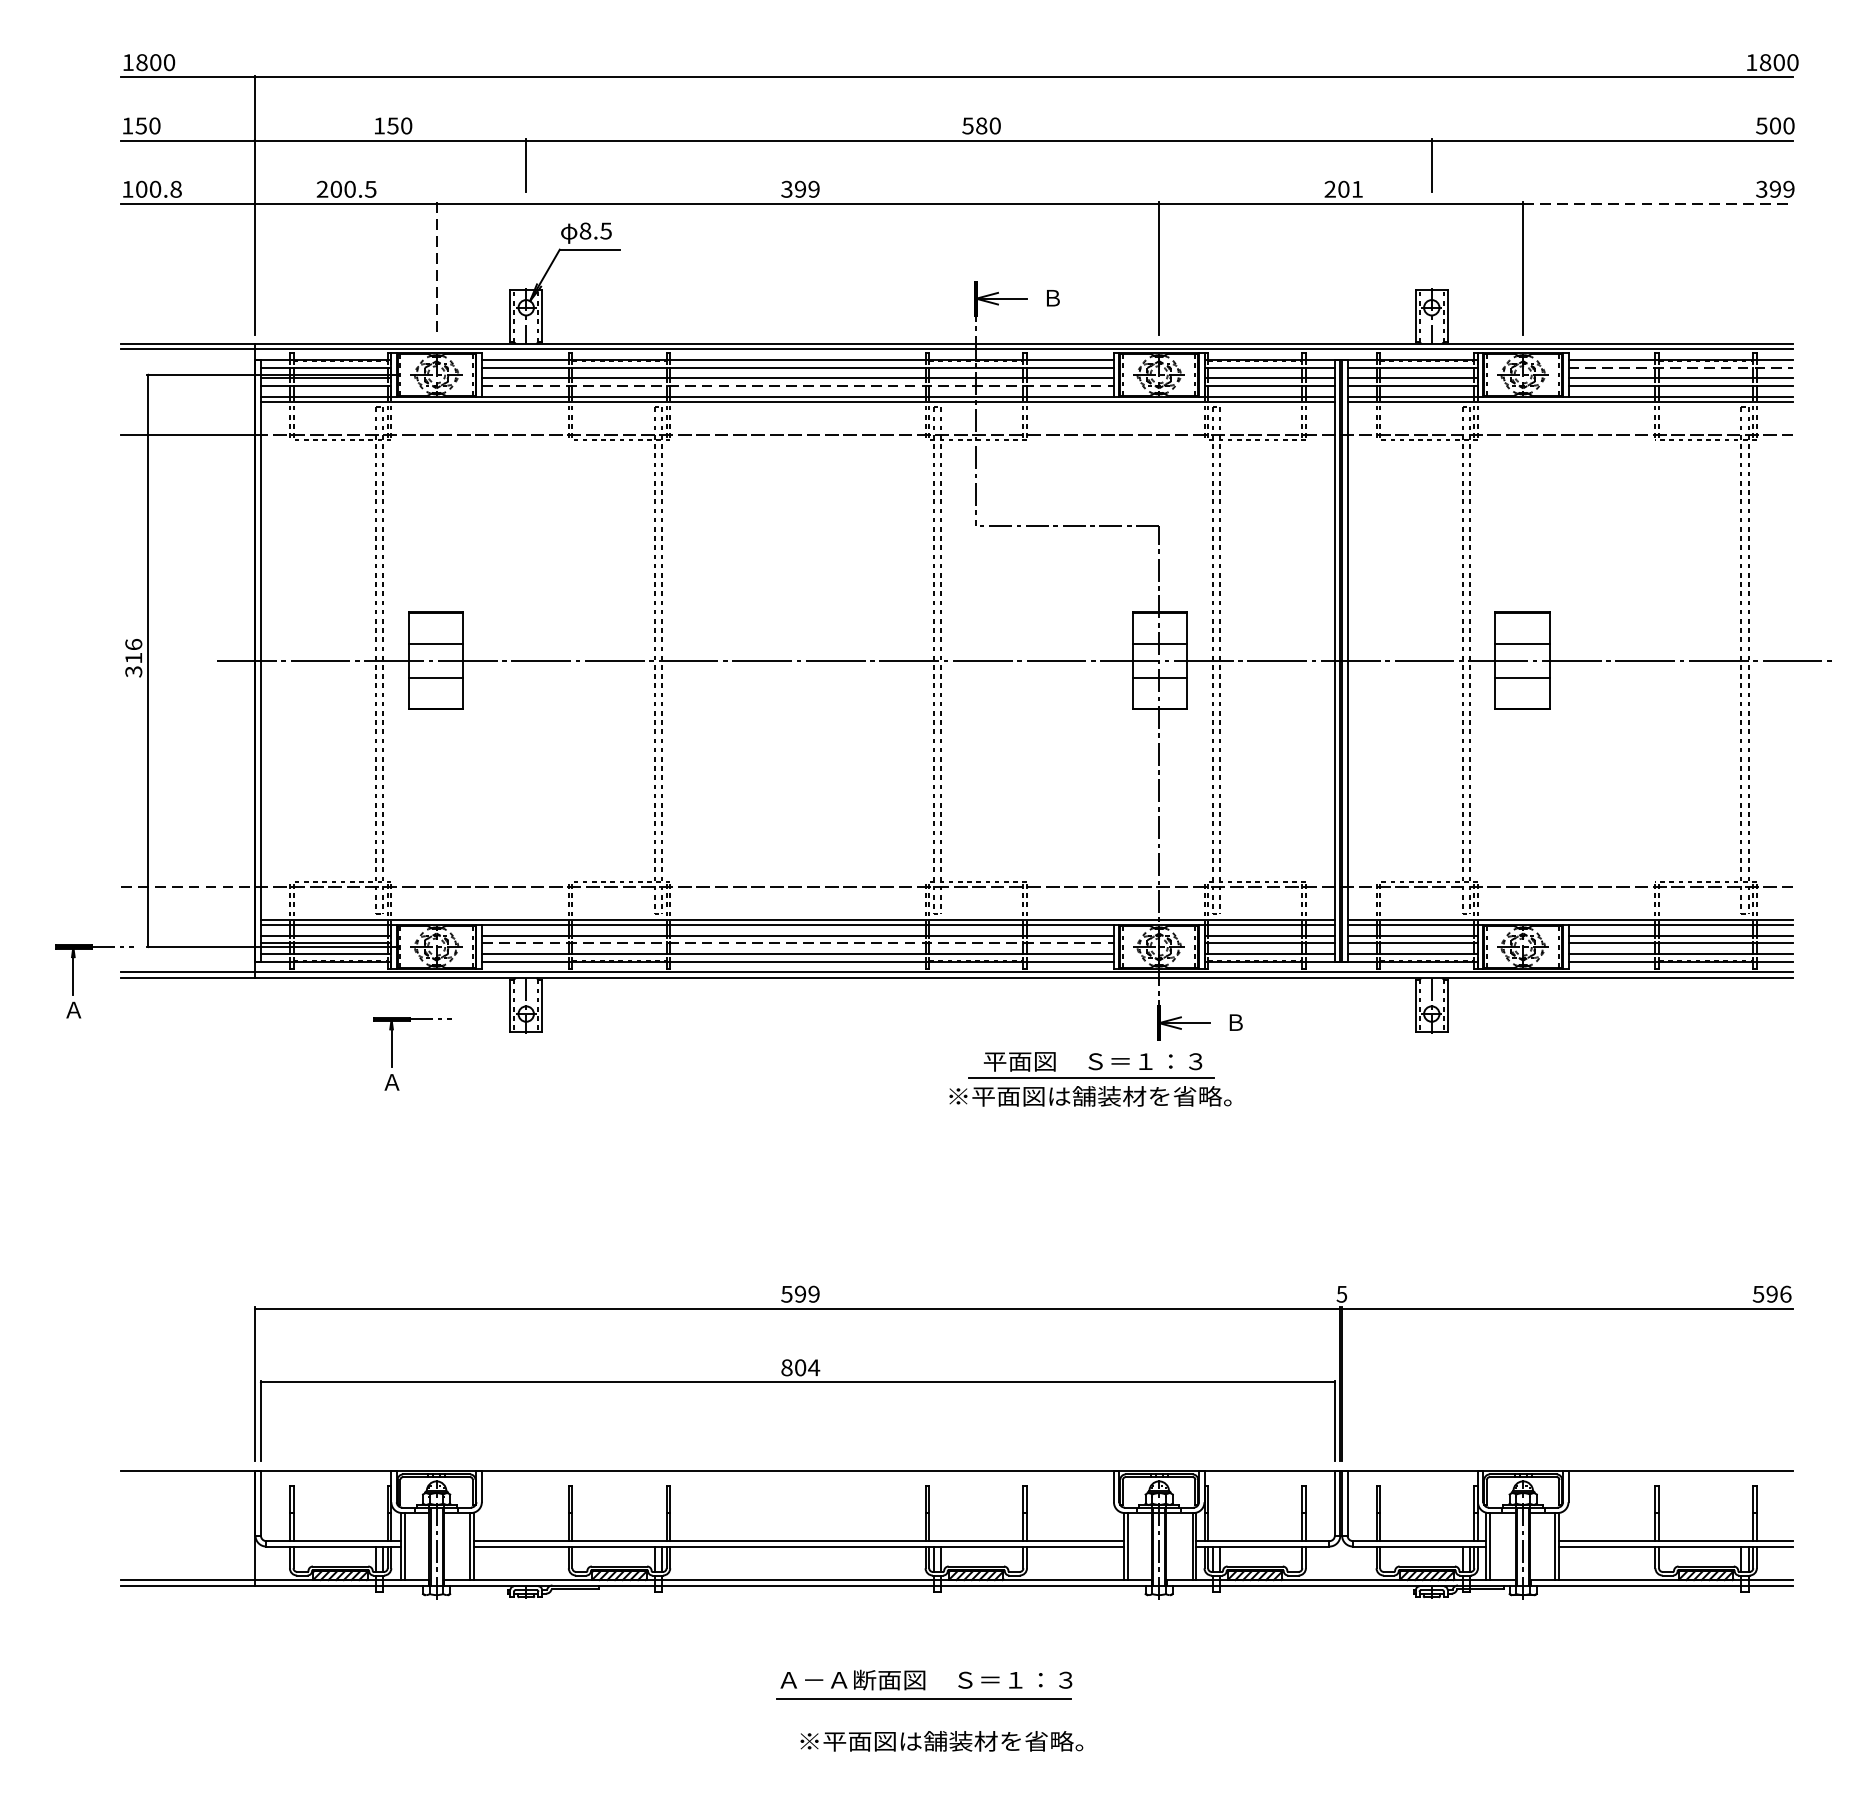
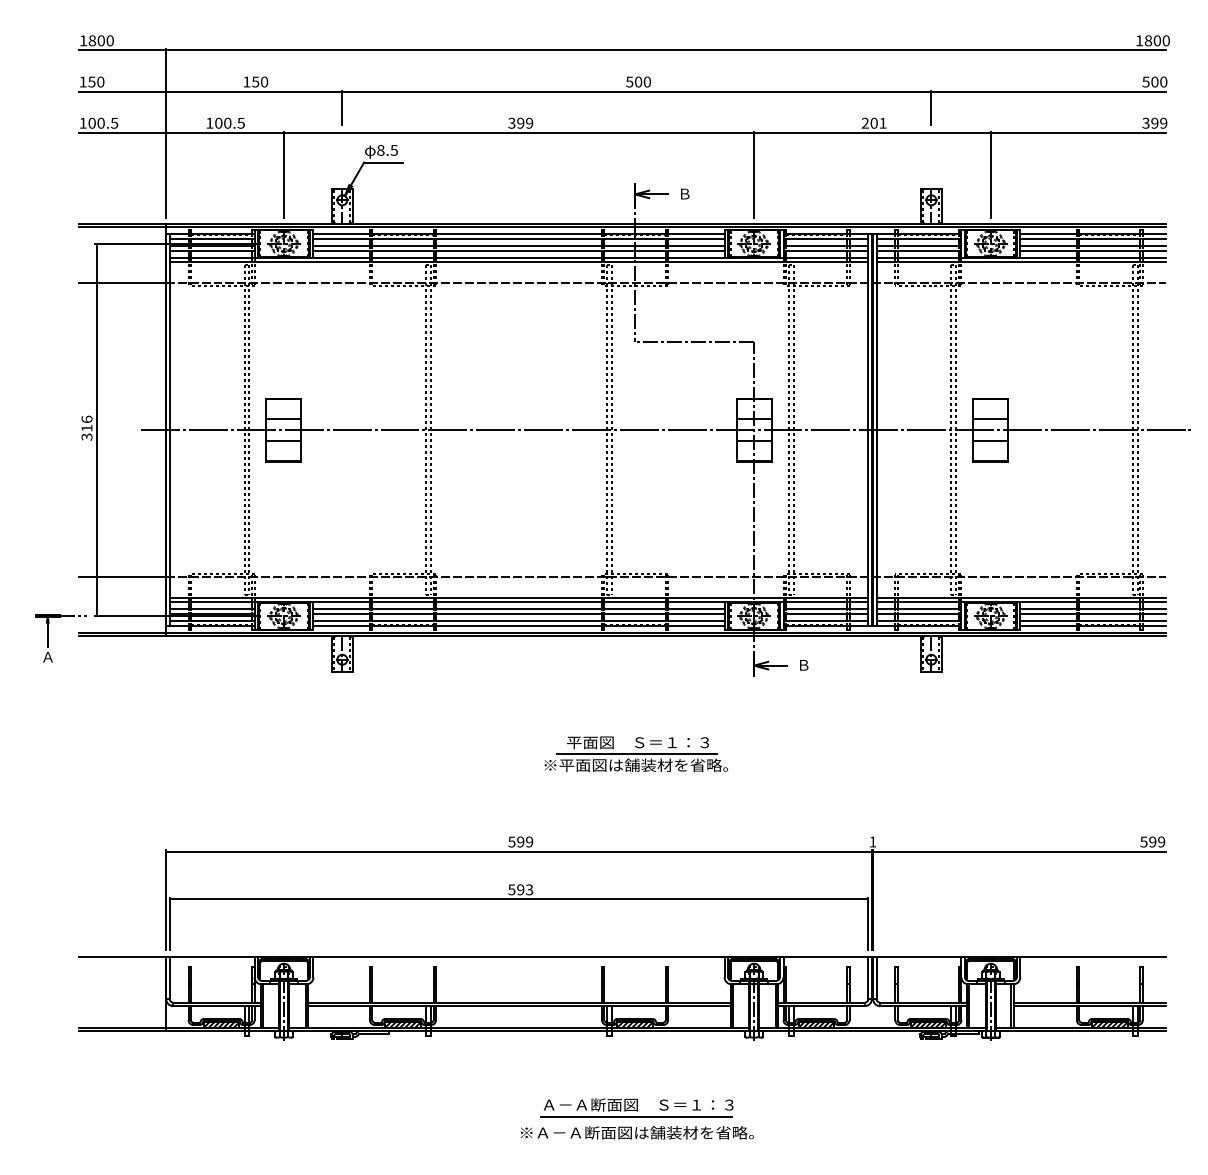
text: (981, 126) -> (638, 82), 580 -> 500
text: (175, 188) -> (114, 122), 100.8 -> 100.5
text: (322, 188) -> (209, 122), 200.5 -> 100.5
line: (1657, 203) -> (1078, 132), dashed -> solid
line: (437, 269) -> (284, 175), dashed -> solid
line: (1681, 368) -> (1093, 239), dashed -> solid
line: (798, 384) -> (519, 250), dashed -> solid
line: (188, 887) -> (122, 577), dashed -> solid
line: (798, 942) -> (519, 613), dashed -> solid
part: (392, 1053) -> (255, 685), removed
part: (1090, 1078) -> (636, 753), moved
text: (1341, 1293) -> (872, 841), 5 -> 1
text: (1785, 1293) -> (1161, 841), 596 -> 599
text: (800, 1367) -> (520, 889), 804 -> 593
part: (923, 1683) -> (636, 1107), moved
text: (990, 1740) -> (644, 1132), ※平面図は舗装材を省略。 -> ※Ａ－Ａ断面図は舗装材を省略。

